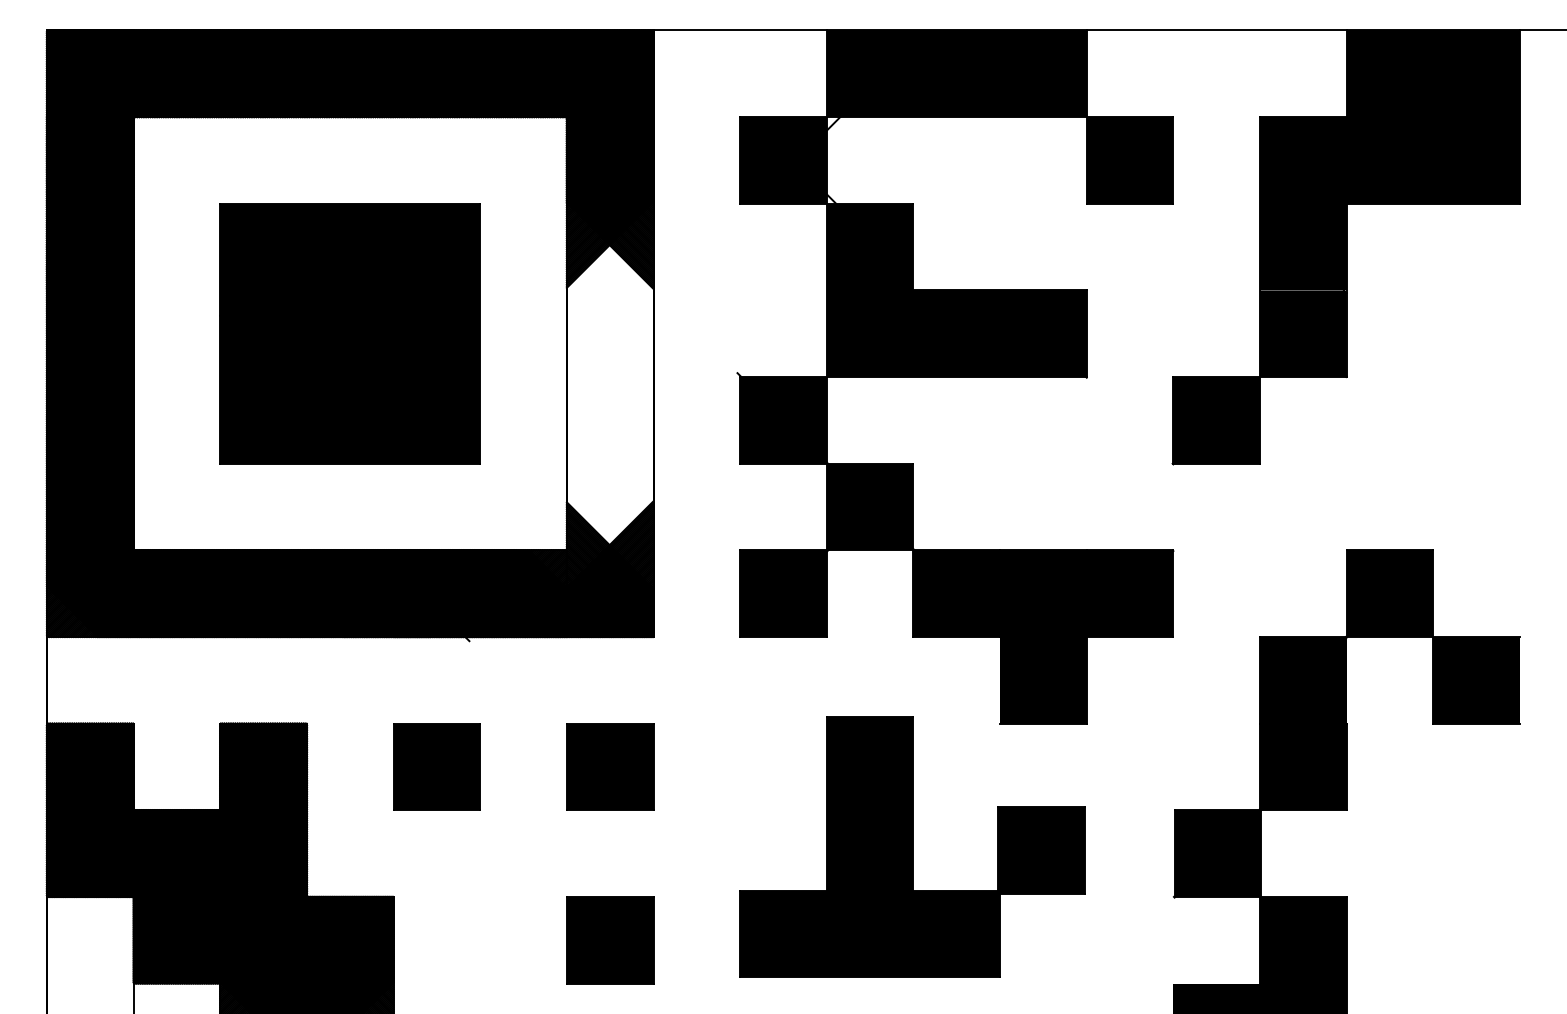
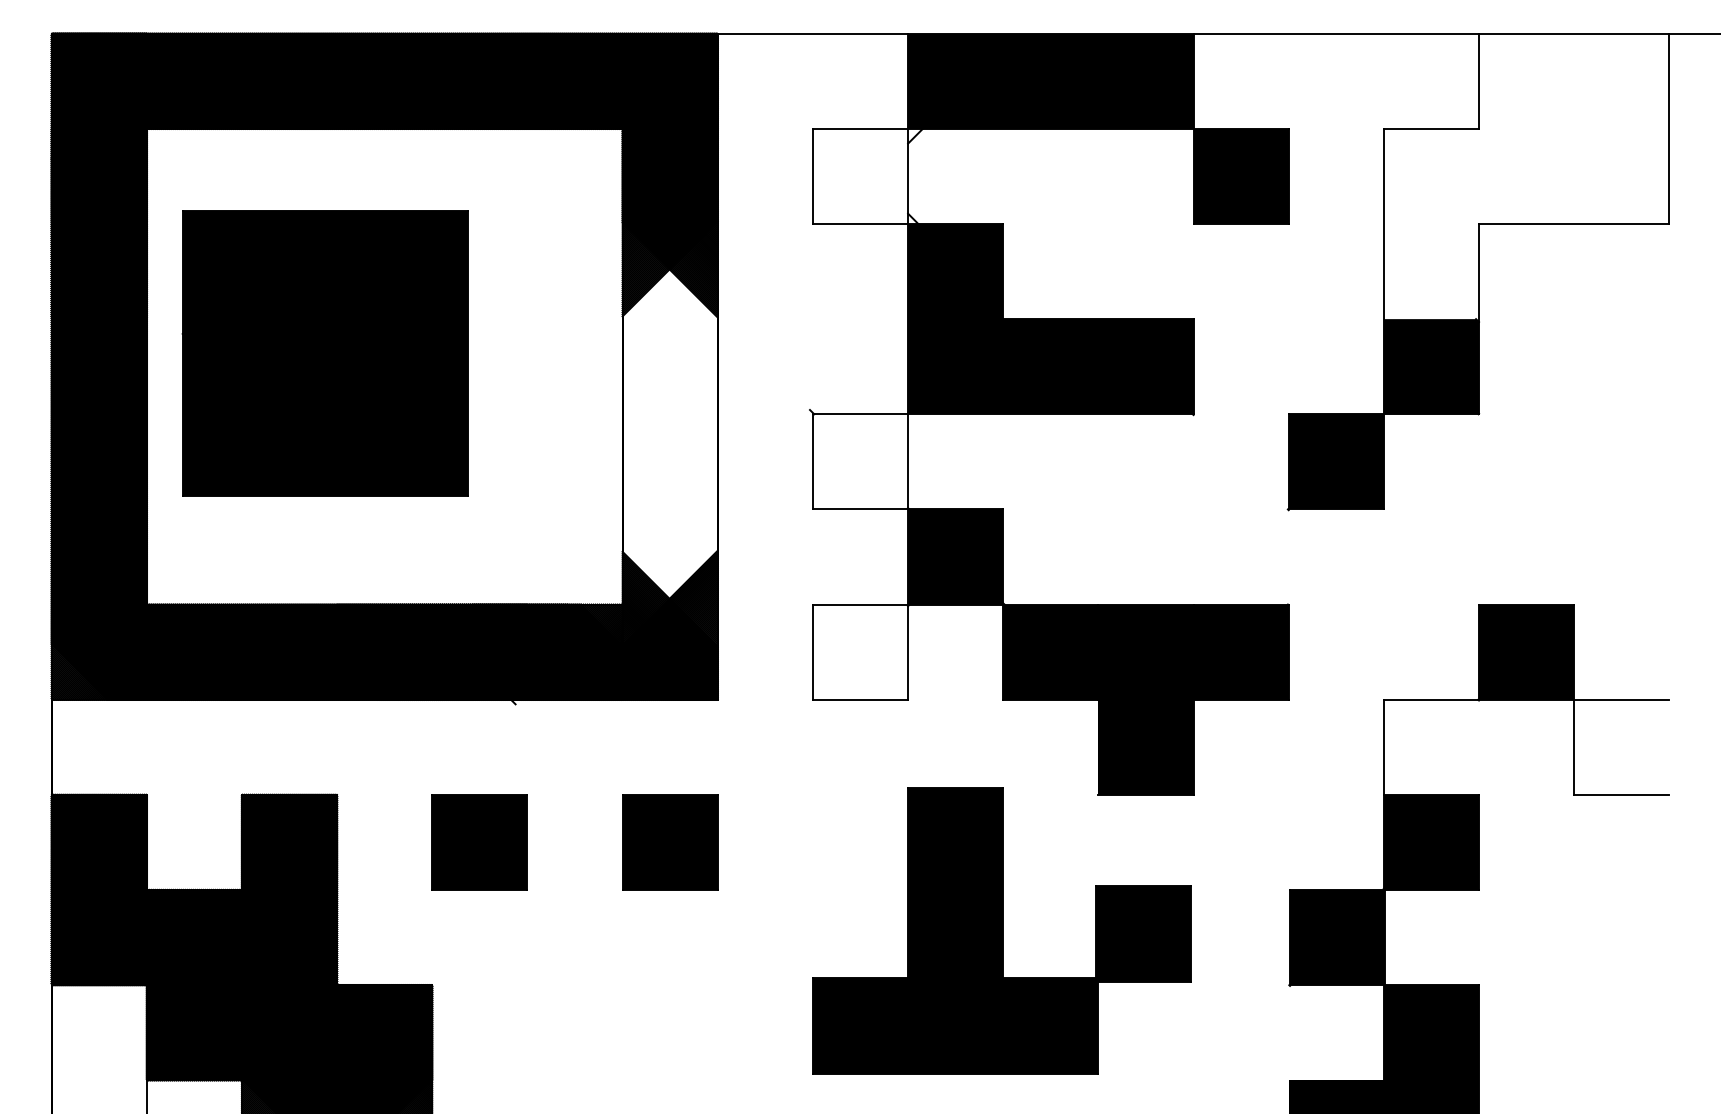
fill: (783, 160) -> (860, 176), removed
fill: (1389, 160) -> (1526, 176), removed
part: (349, 333) -> (324, 353), moved
fill: (783, 420) -> (860, 462), removed
fill: (783, 593) -> (860, 651), removed
fill: (1303, 680) -> (1431, 747), removed
fill: (1476, 680) -> (1621, 747), removed
part: (610, 940) -> (670, 1033), removed

